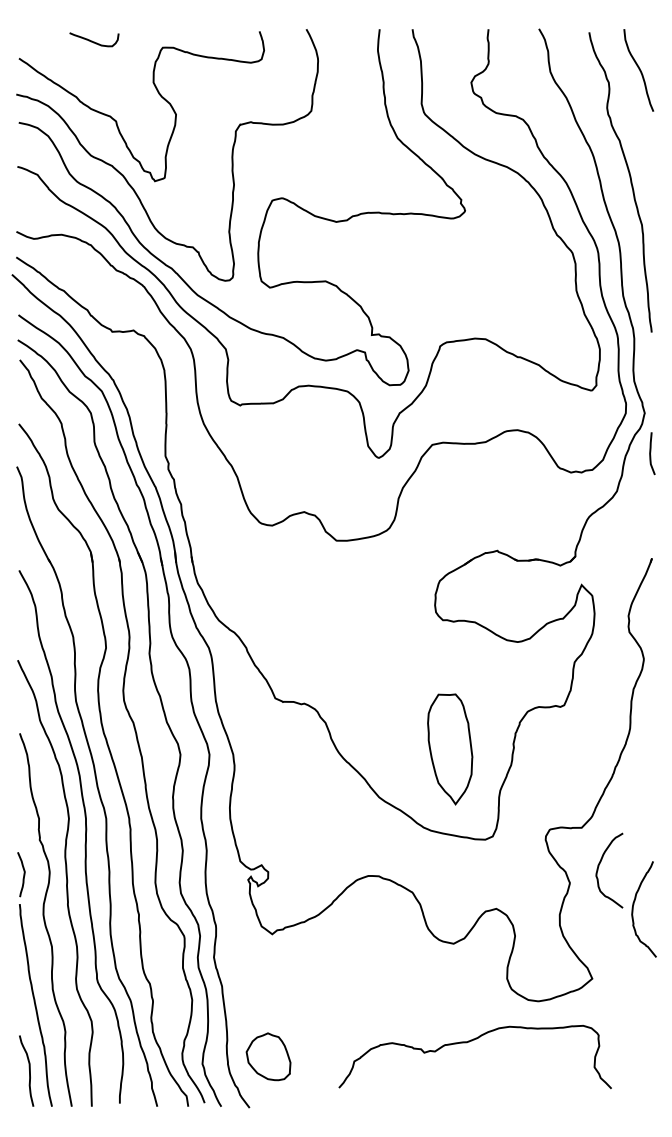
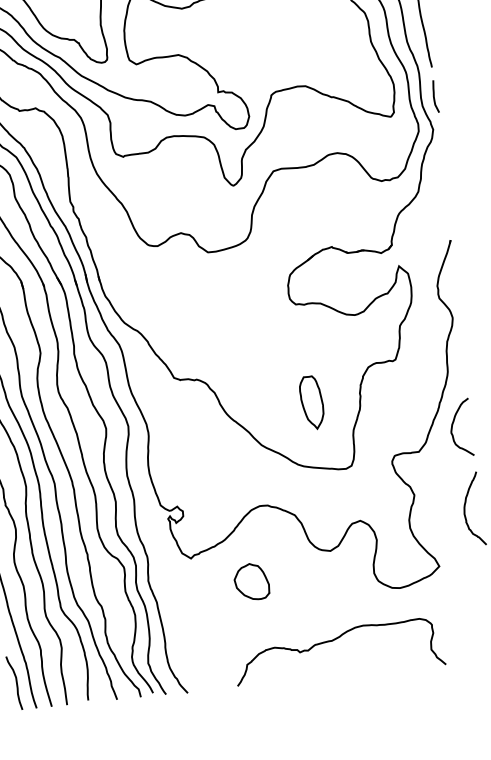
curve: (651, 452) -> (434, 95), moved
part: (450, 749) -> (312, 402), size x0.62
curve: (599, 866) -> (453, 425), moved
curve: (469, 1042) -> (333, 640), moved
part: (268, 1056) -> (251, 581), moved

